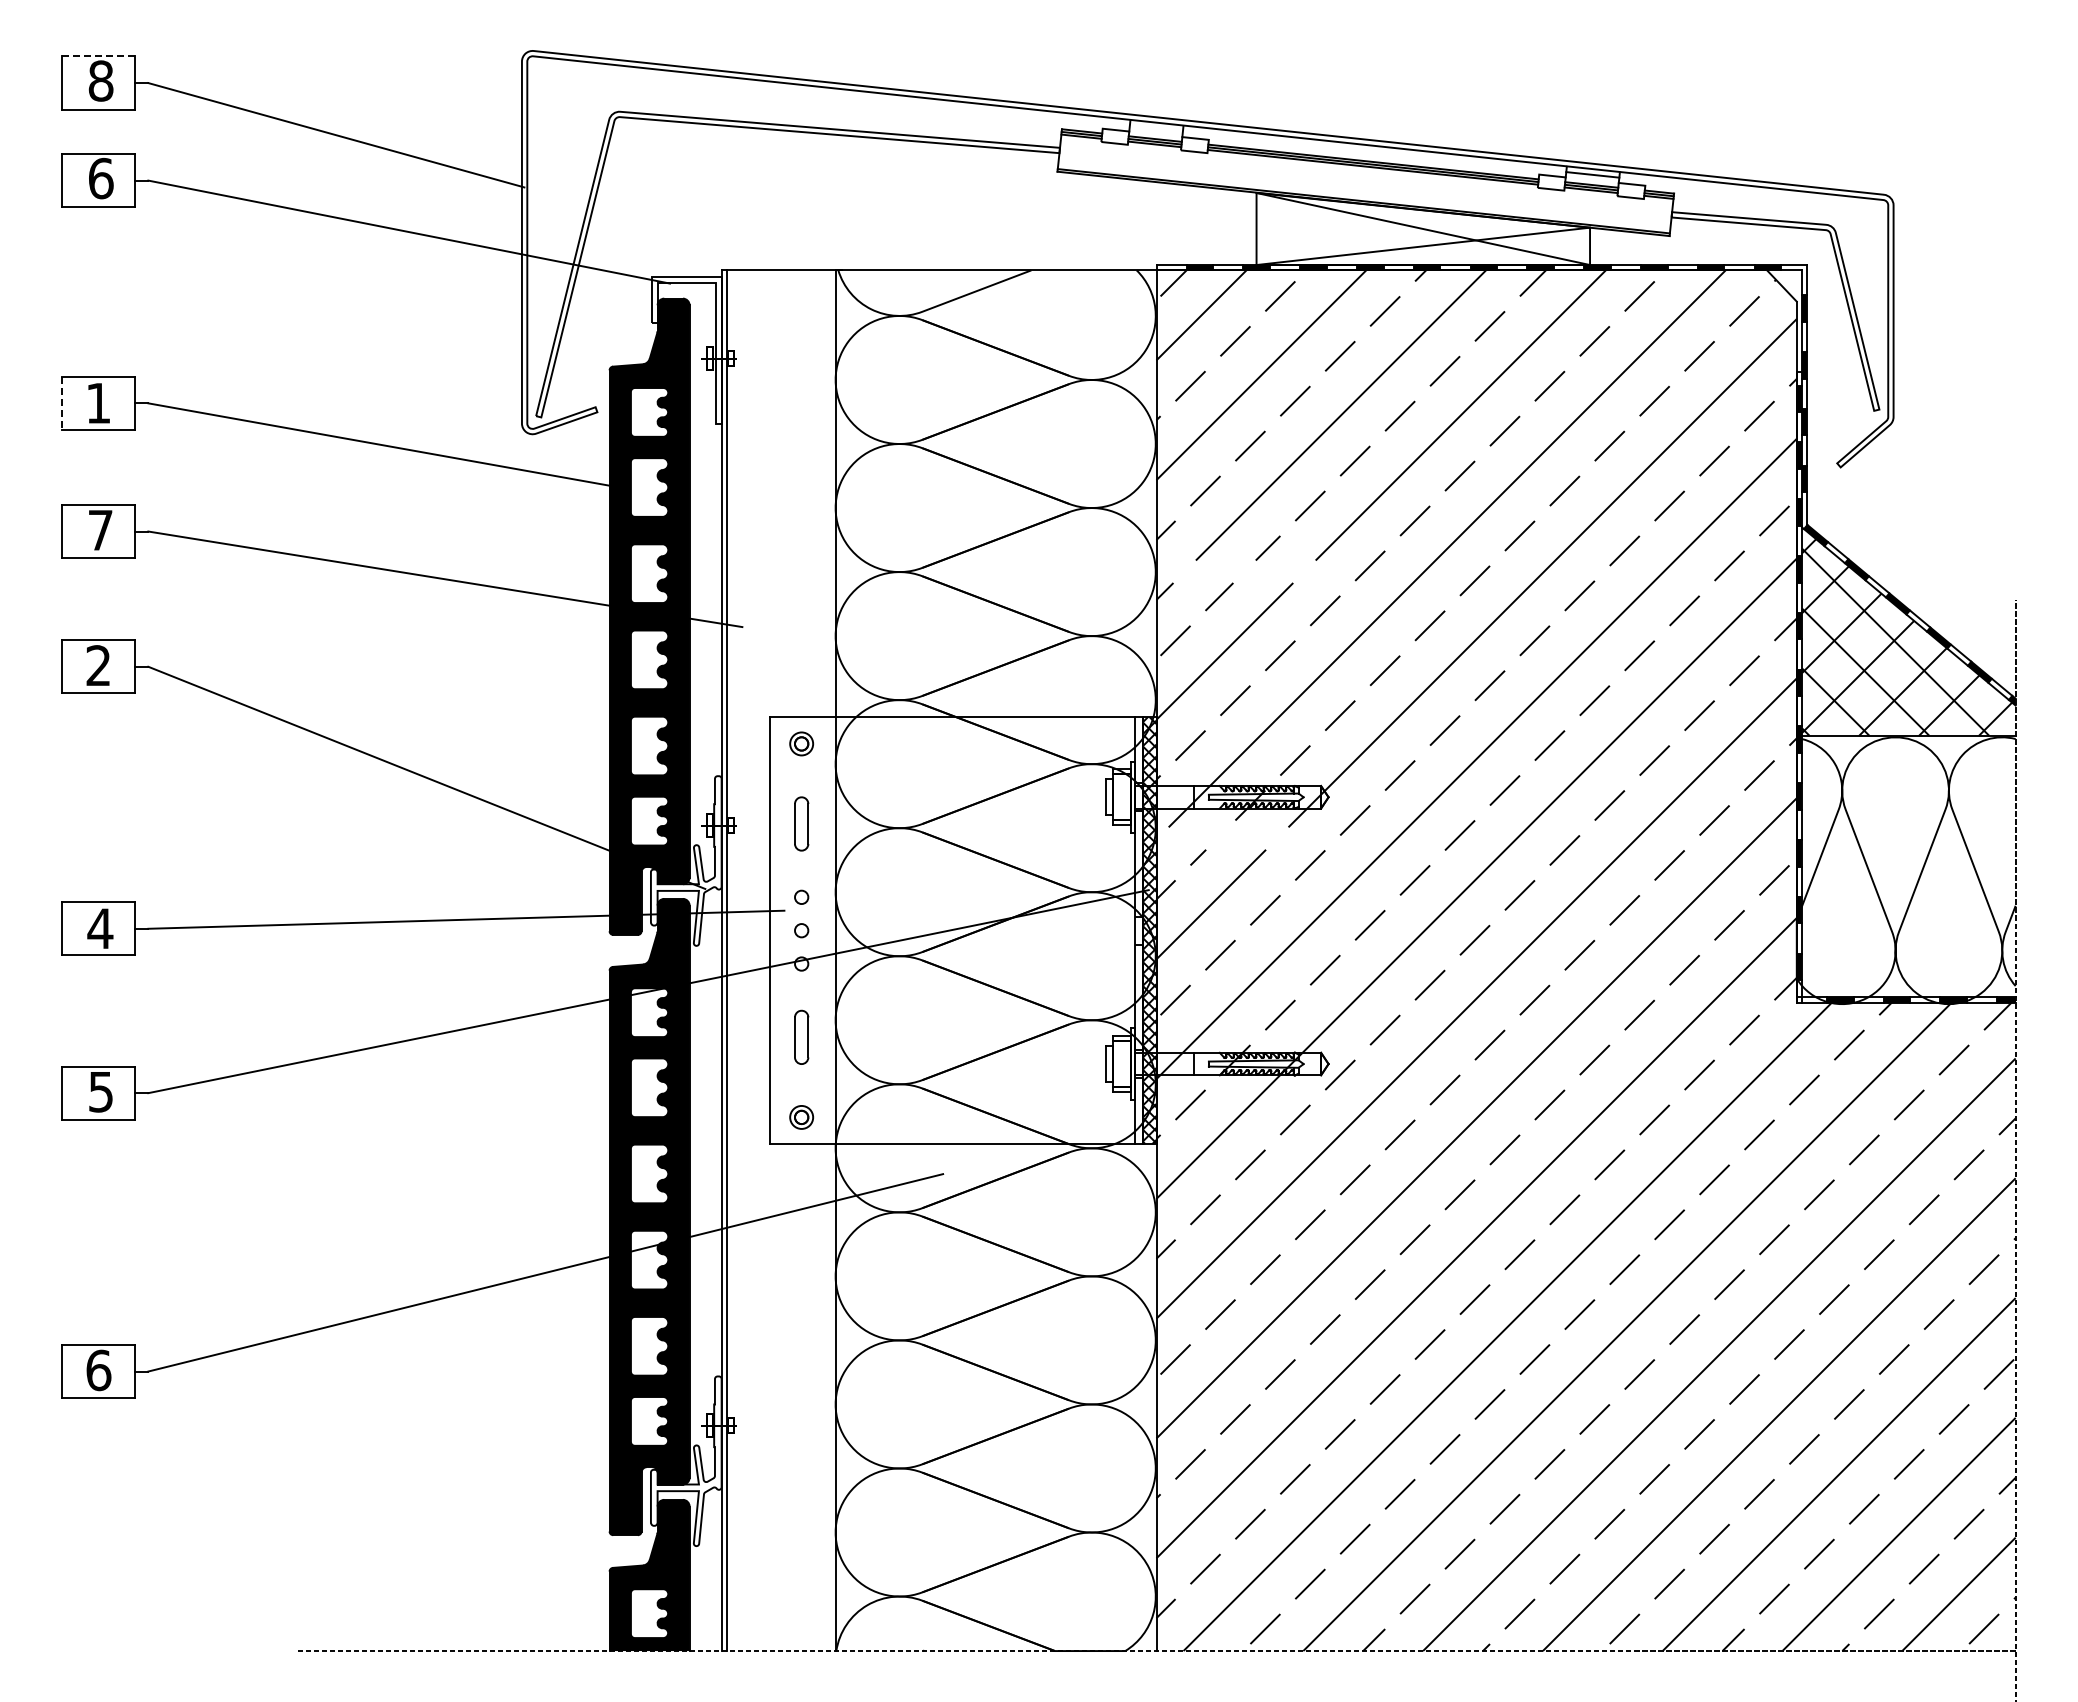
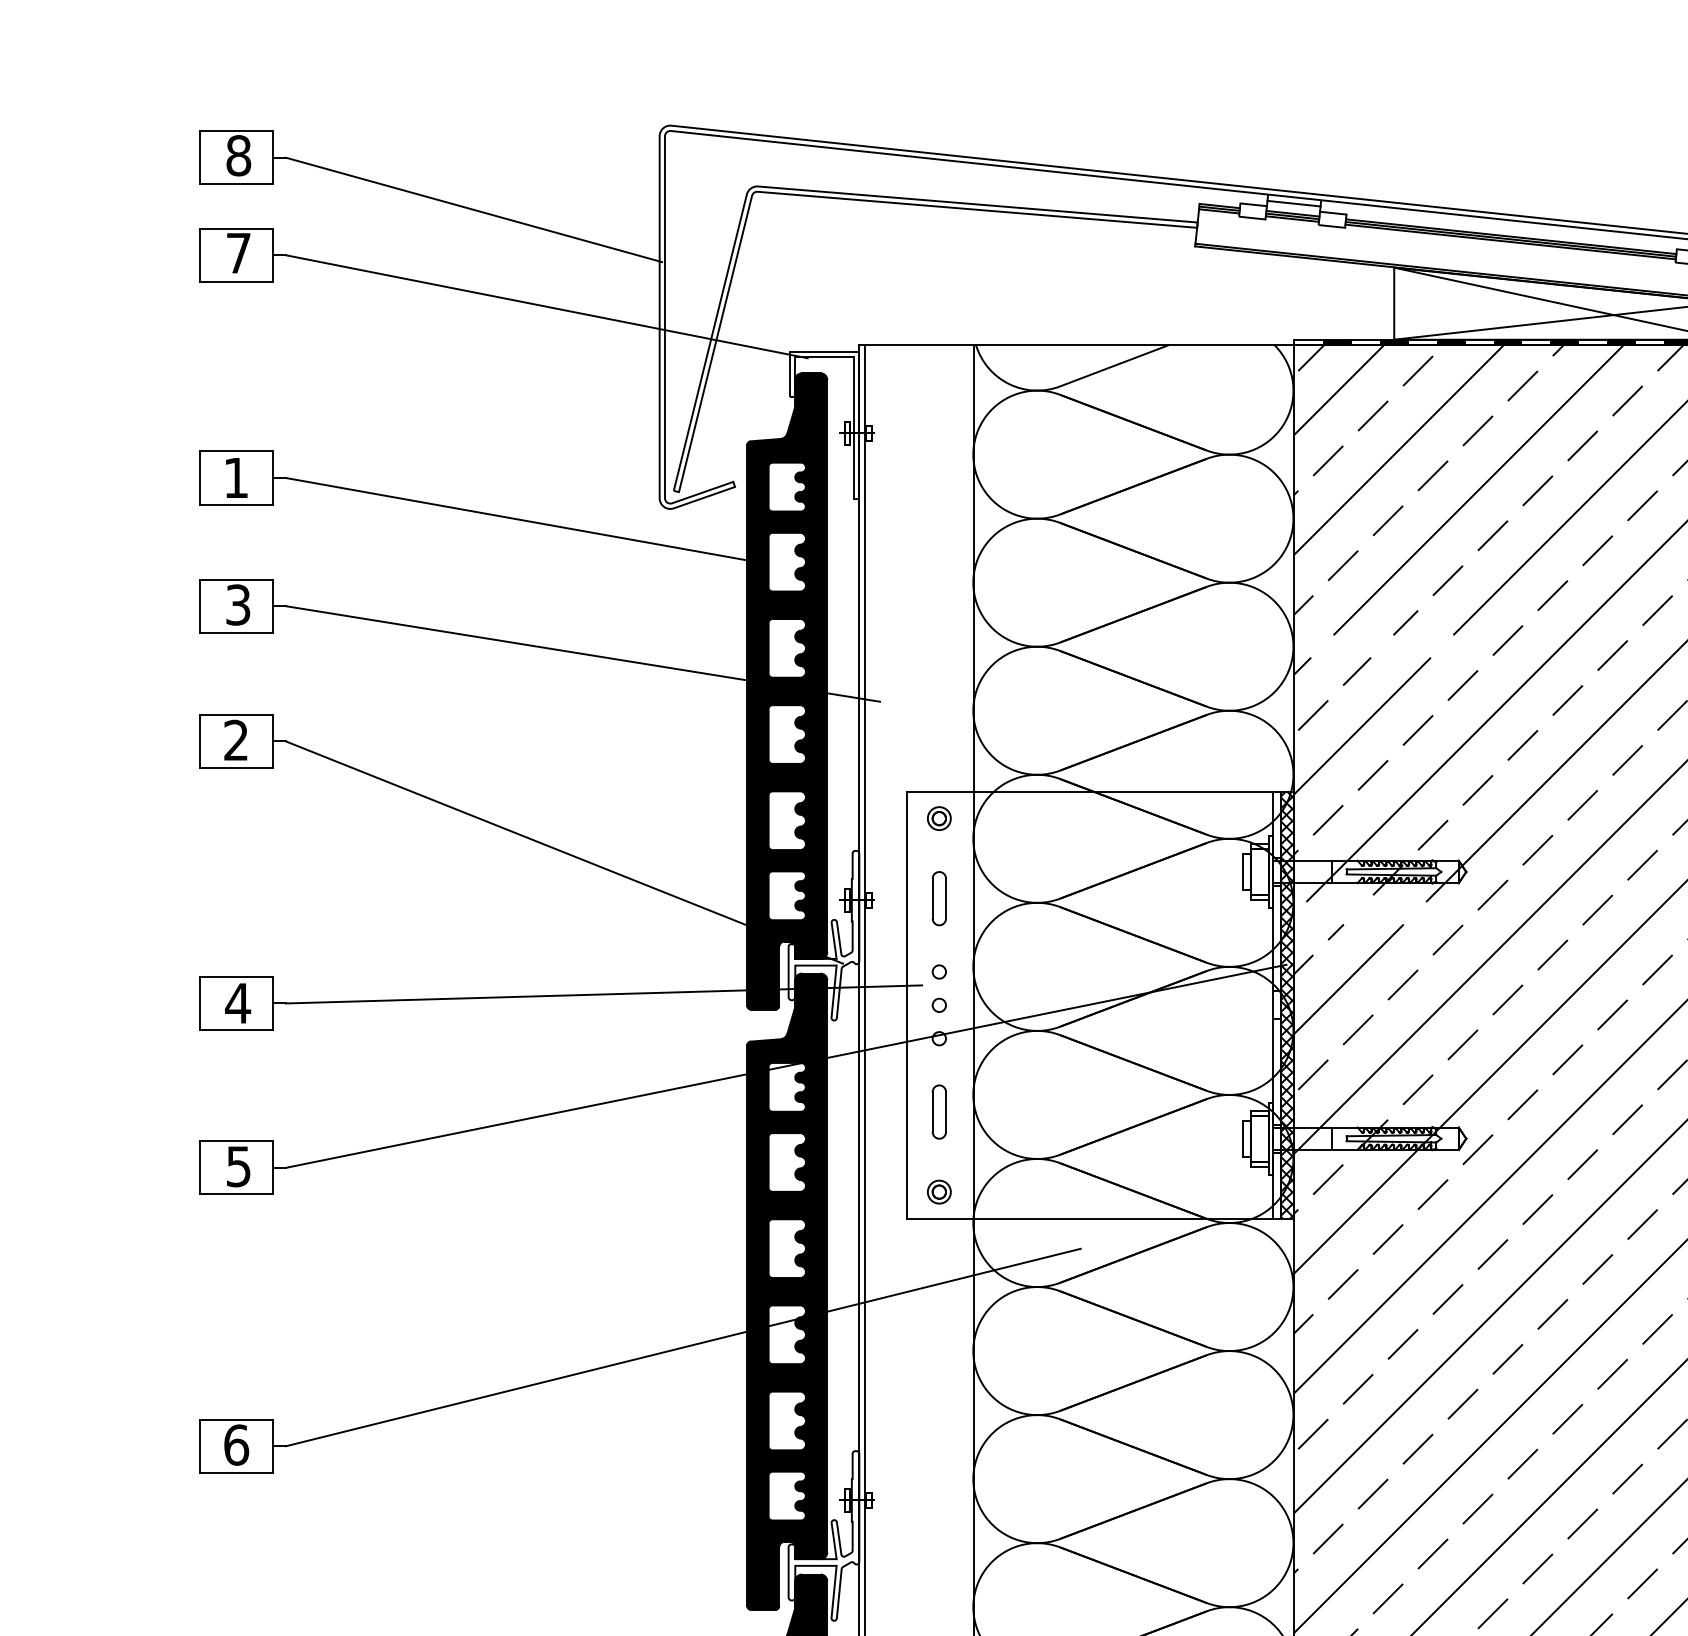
line: (98, 56) -> (236, 131), dashed -> solid
line: (1155, 128) -> (1293, 203), added
text: (101, 178) -> (239, 253), 6 -> 7
line: (62, 403) -> (200, 478), dashed -> solid
text: (100, 530) -> (238, 605), 7 -> 3

